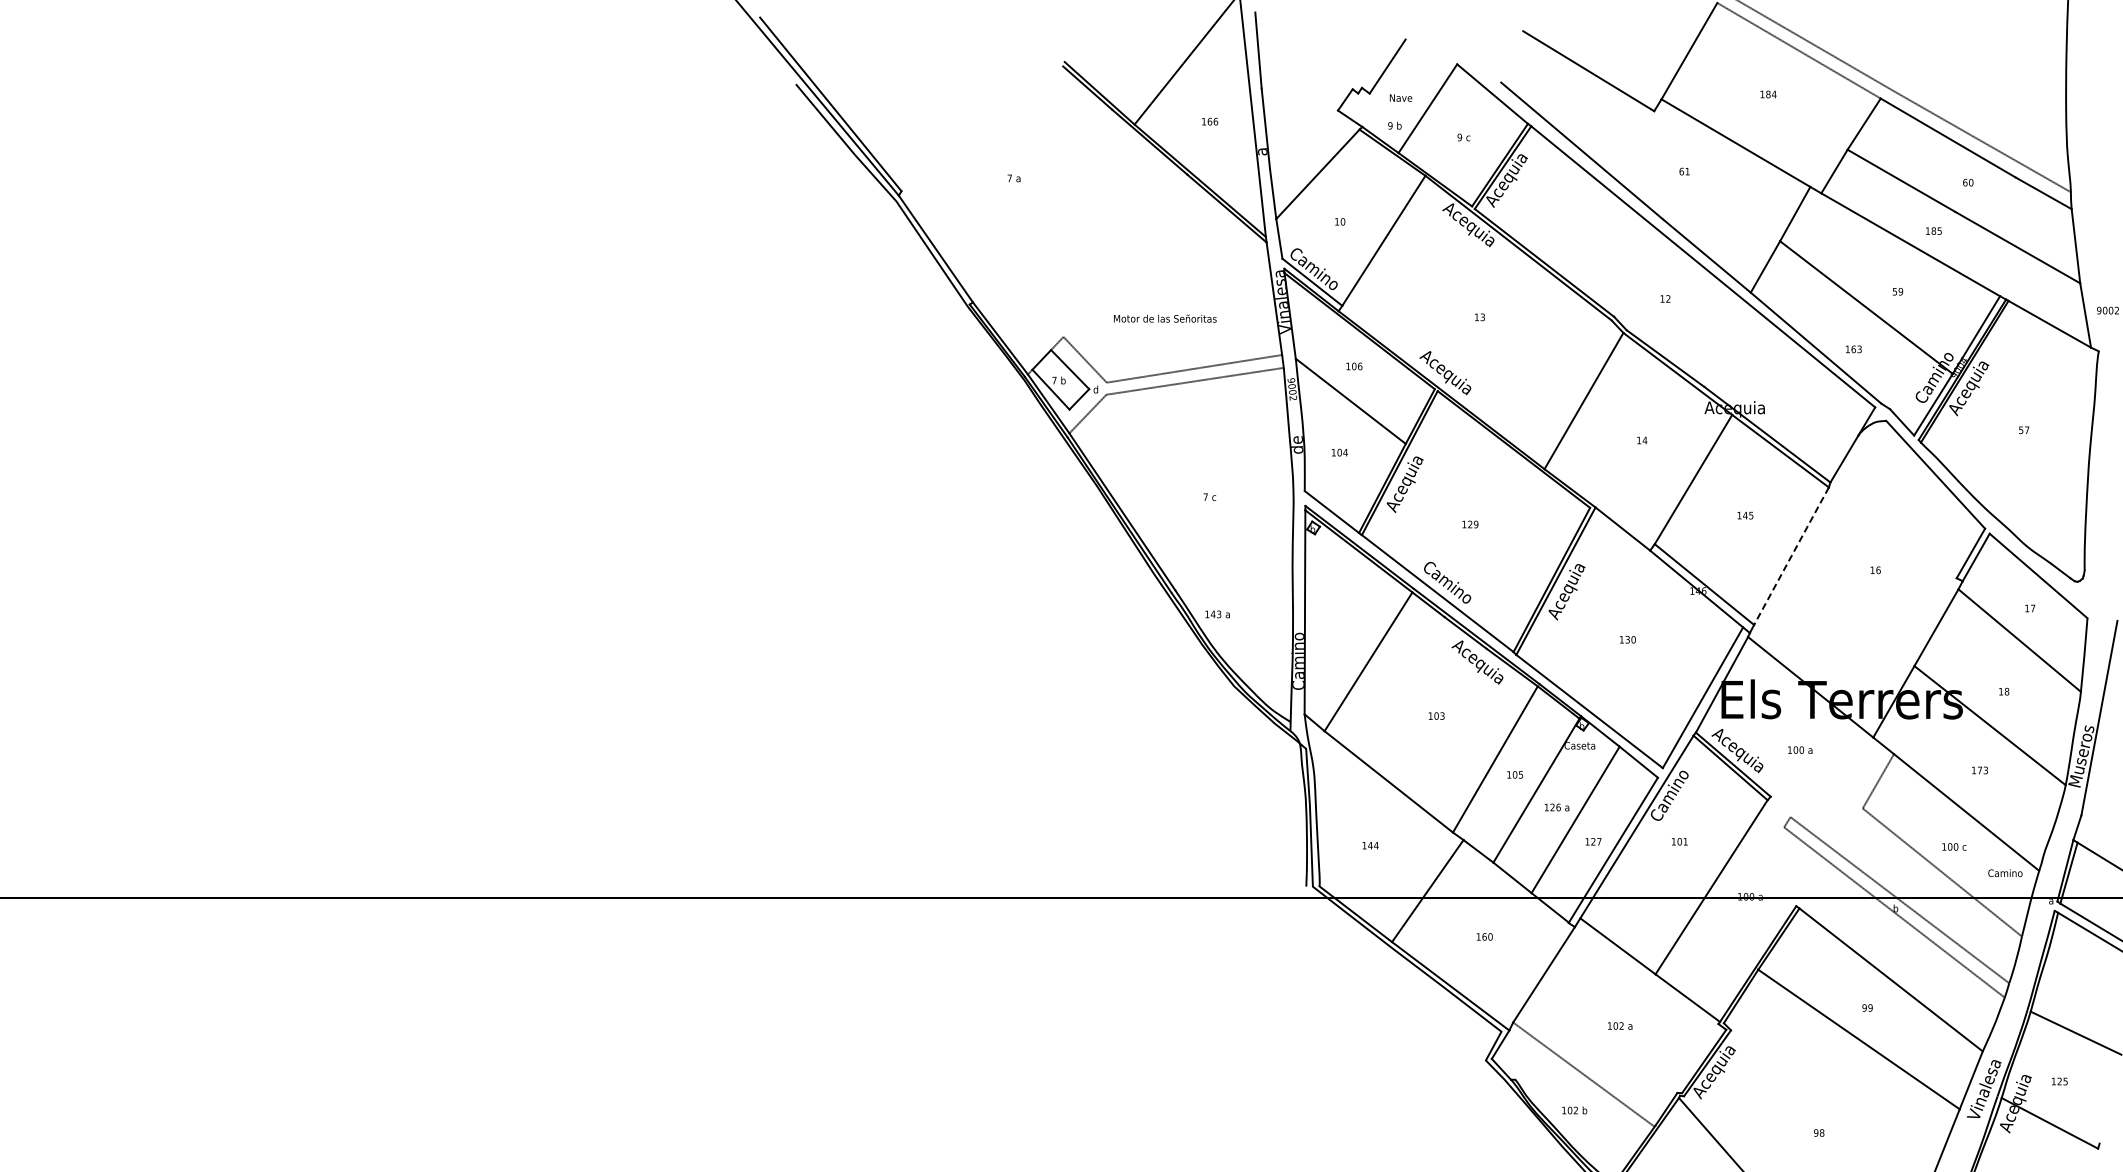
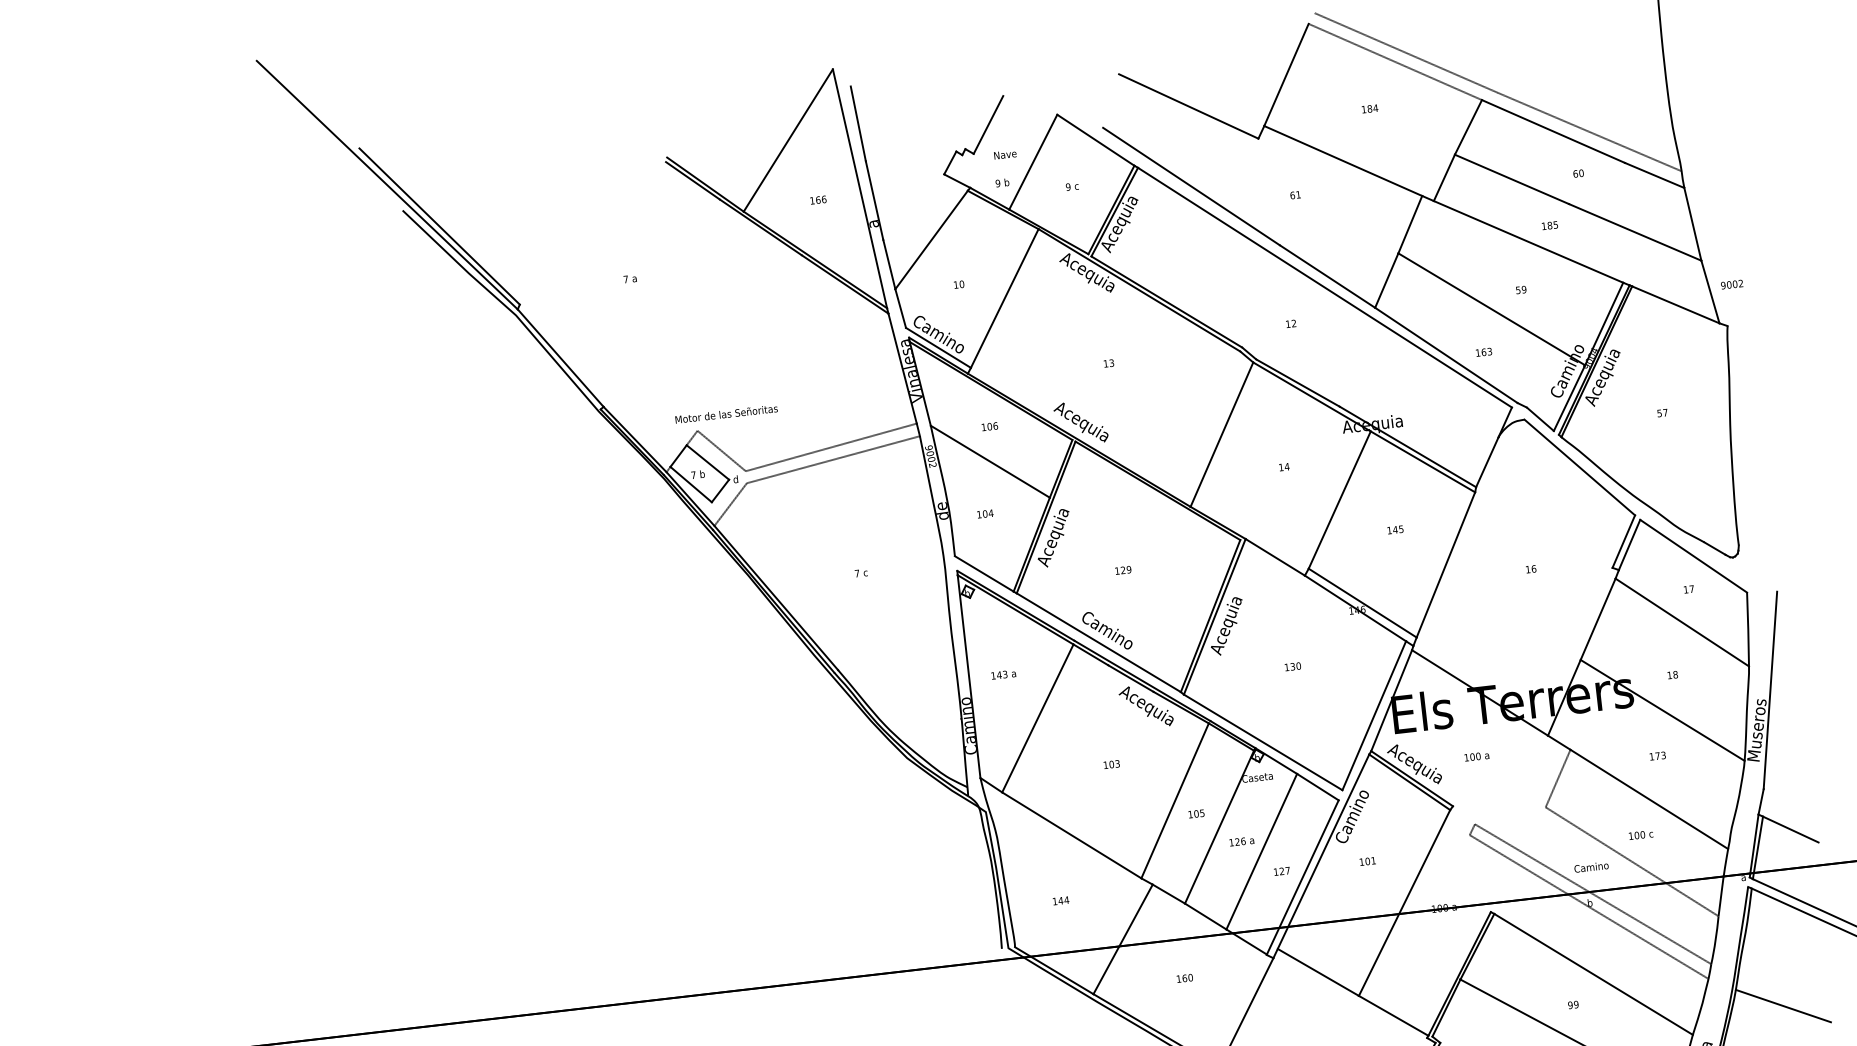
text: (1165, 318) -> (726, 413), moved
line: (1791, 556) -> (1445, 565), dashed -> solid
text: (1217, 614) -> (1003, 674), moved
text: (2005, 873) -> (1591, 867), moved

